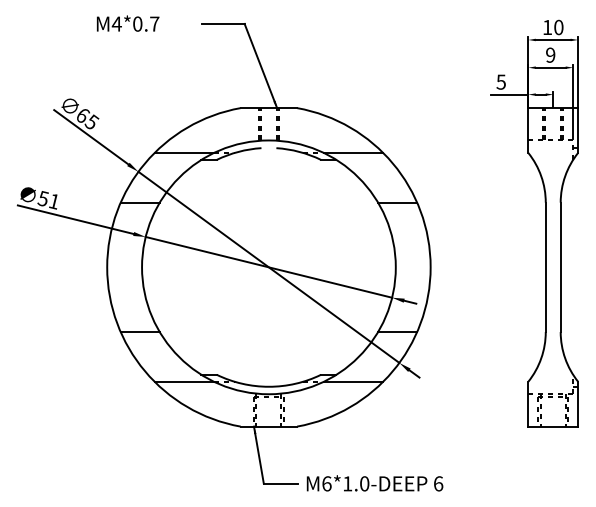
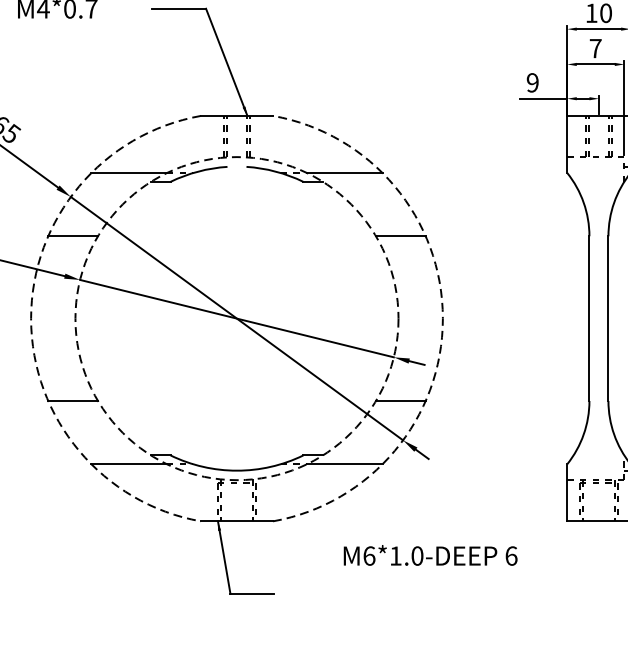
text: (550, 54) -> (595, 47), 9 -> 7
text: (500, 81) -> (531, 82), 5 -> 9
arc: (107, 267) -> (31, 318), solid -> dashed
circle: (268, 267) -> (236, 318), solid -> dashed
arc: (430, 267) -> (442, 318), solid -> dashed
text: (374, 483) -> (429, 555), moved

